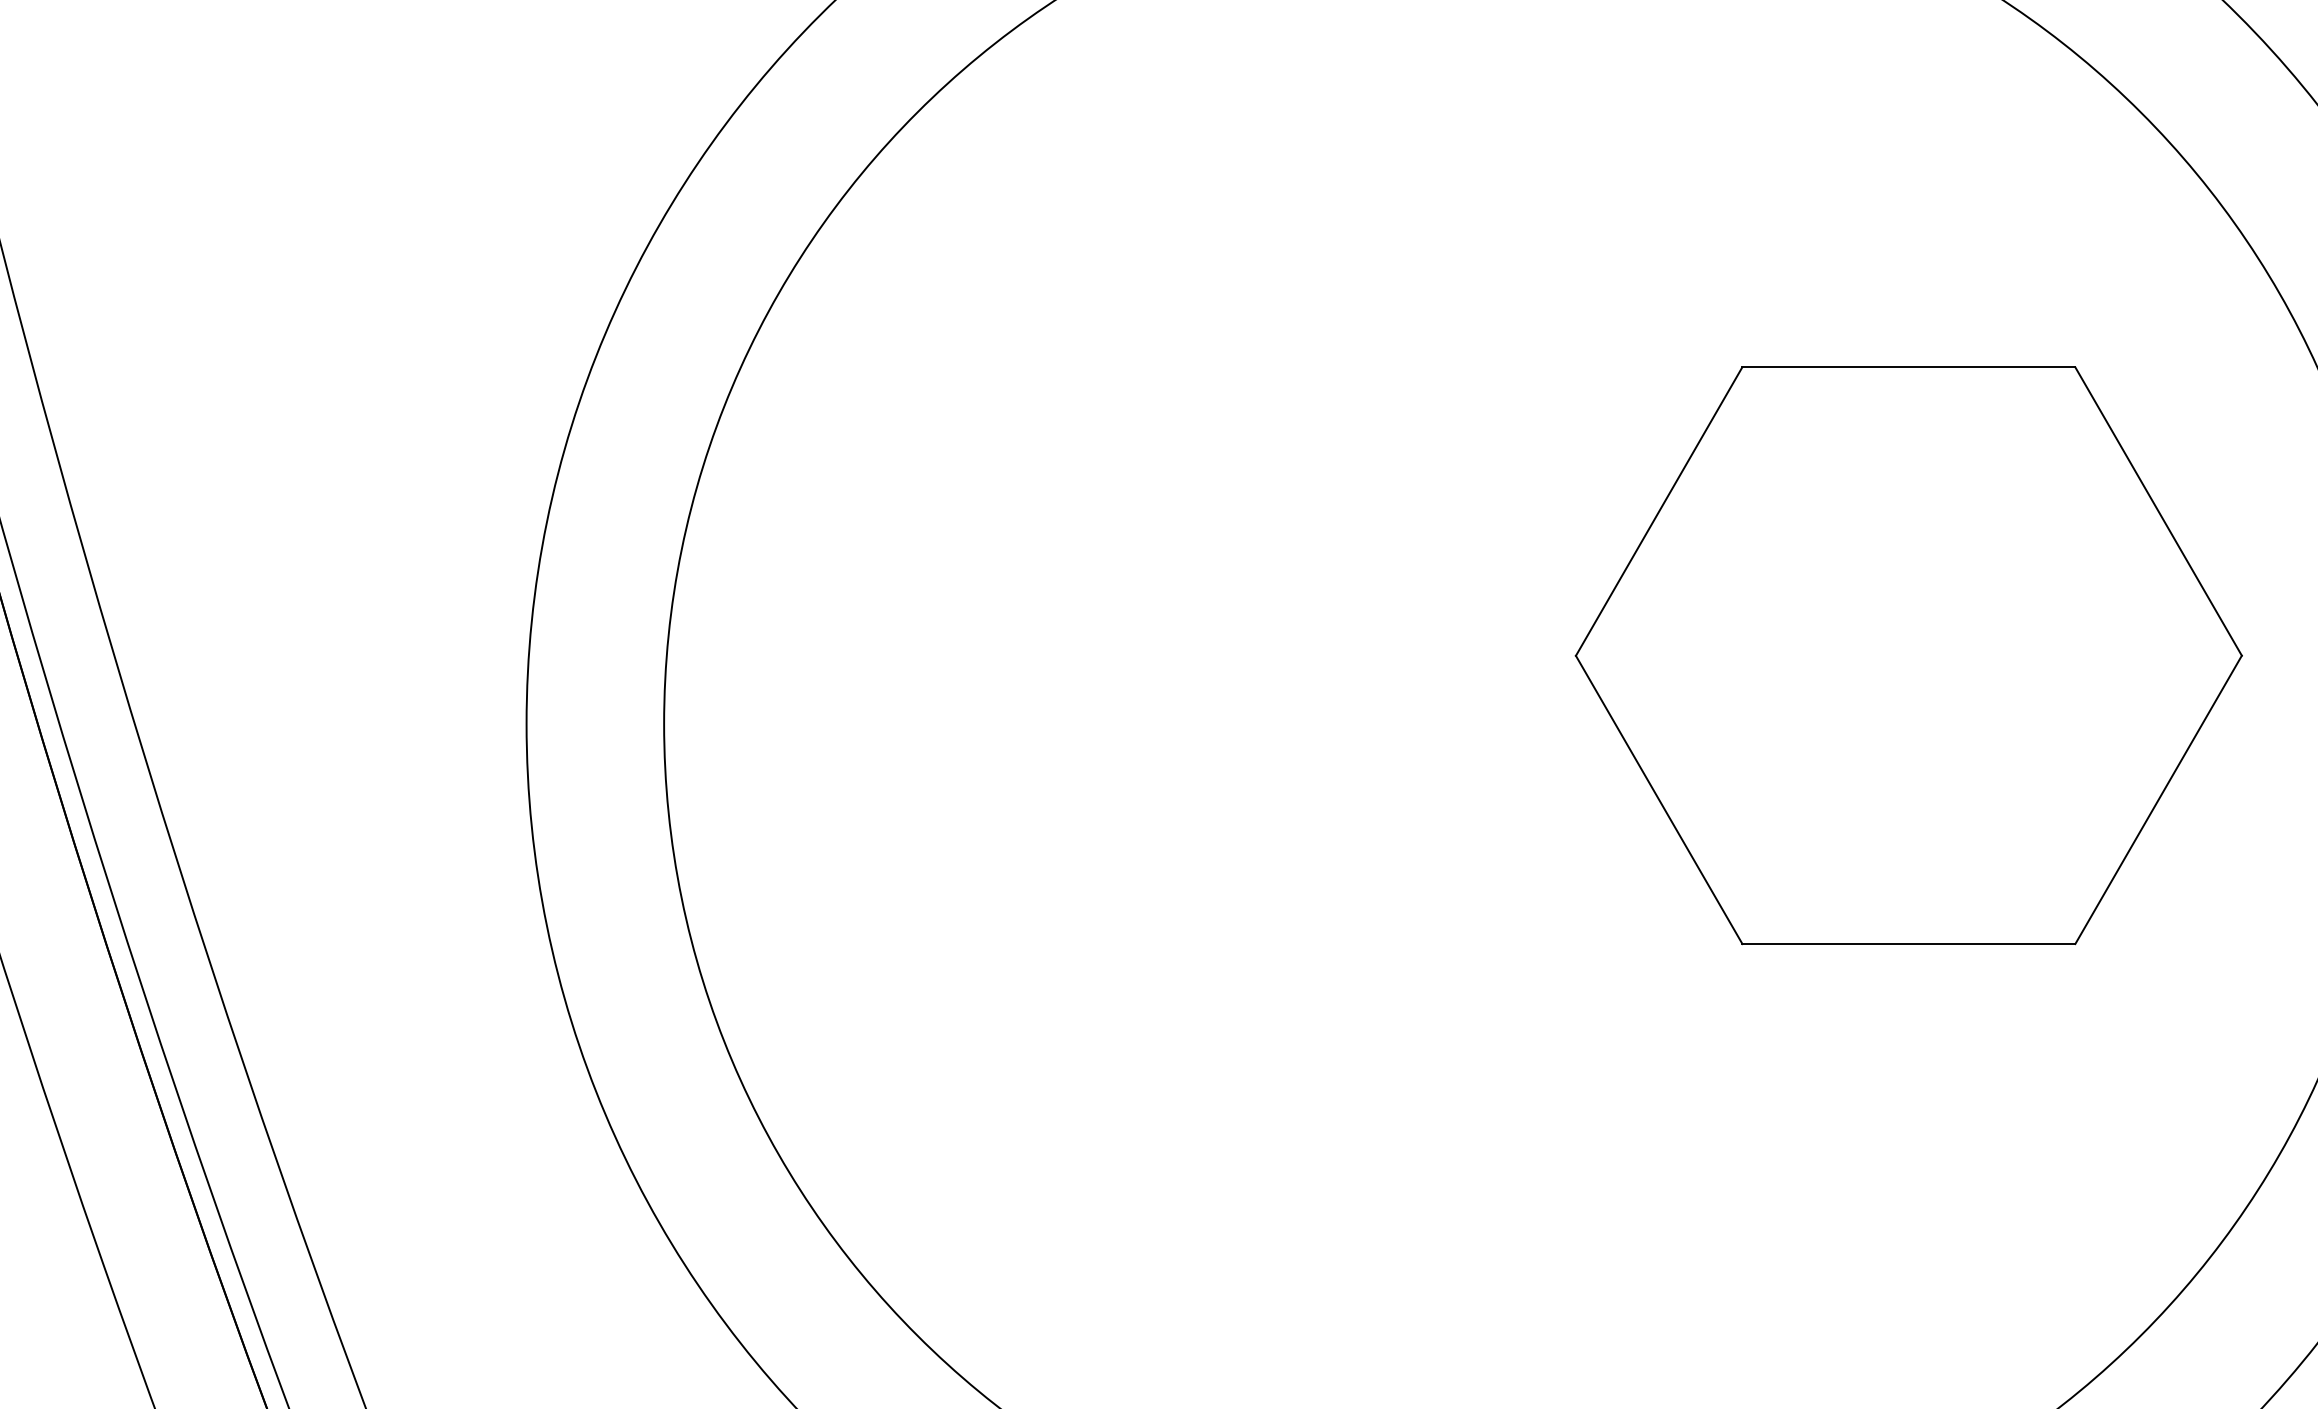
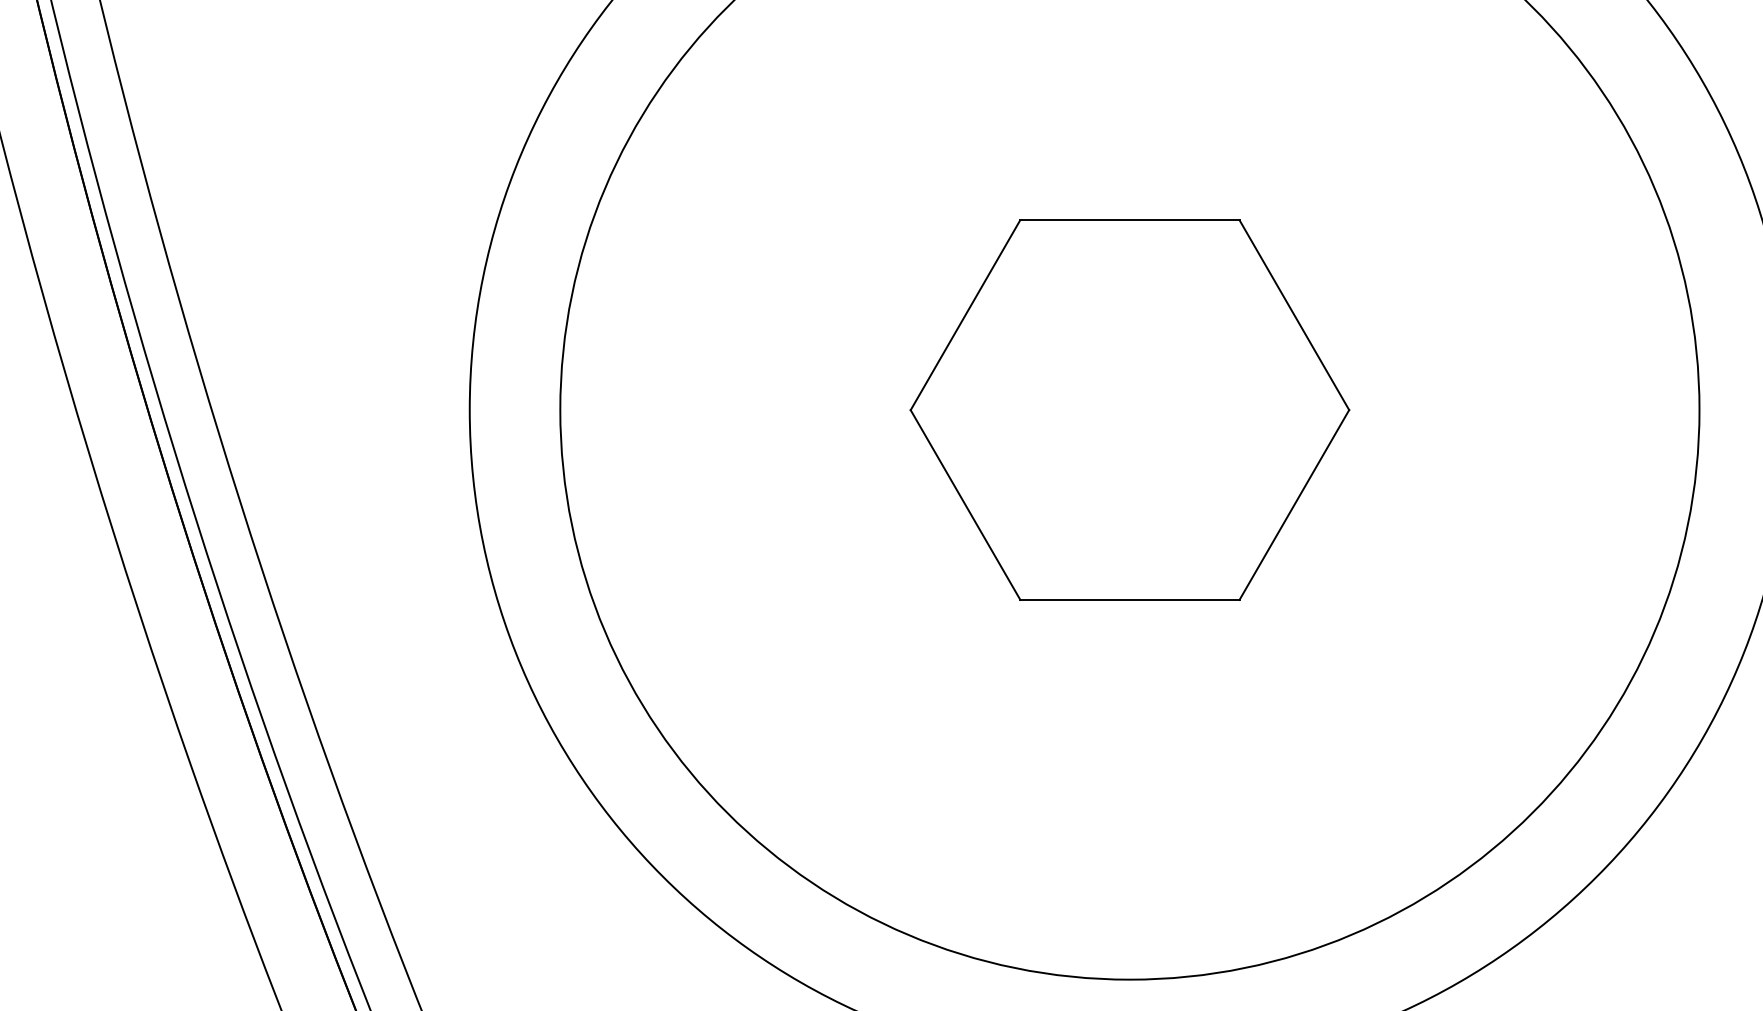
part: (1908, 654) -> (1129, 409), moved

